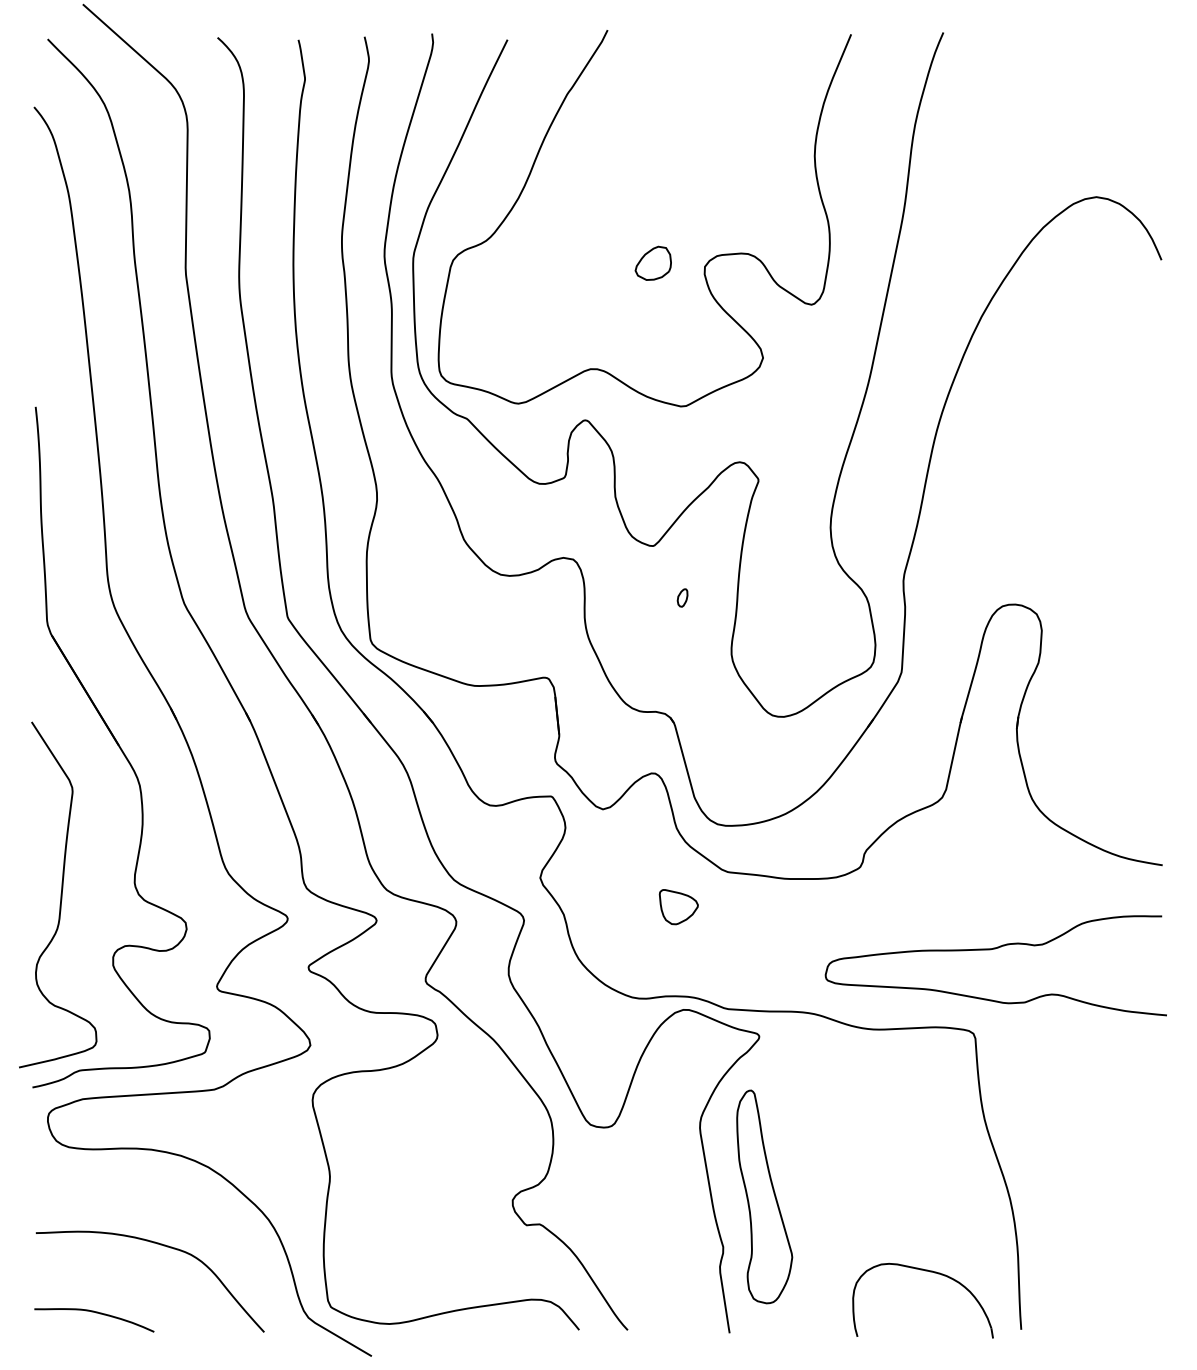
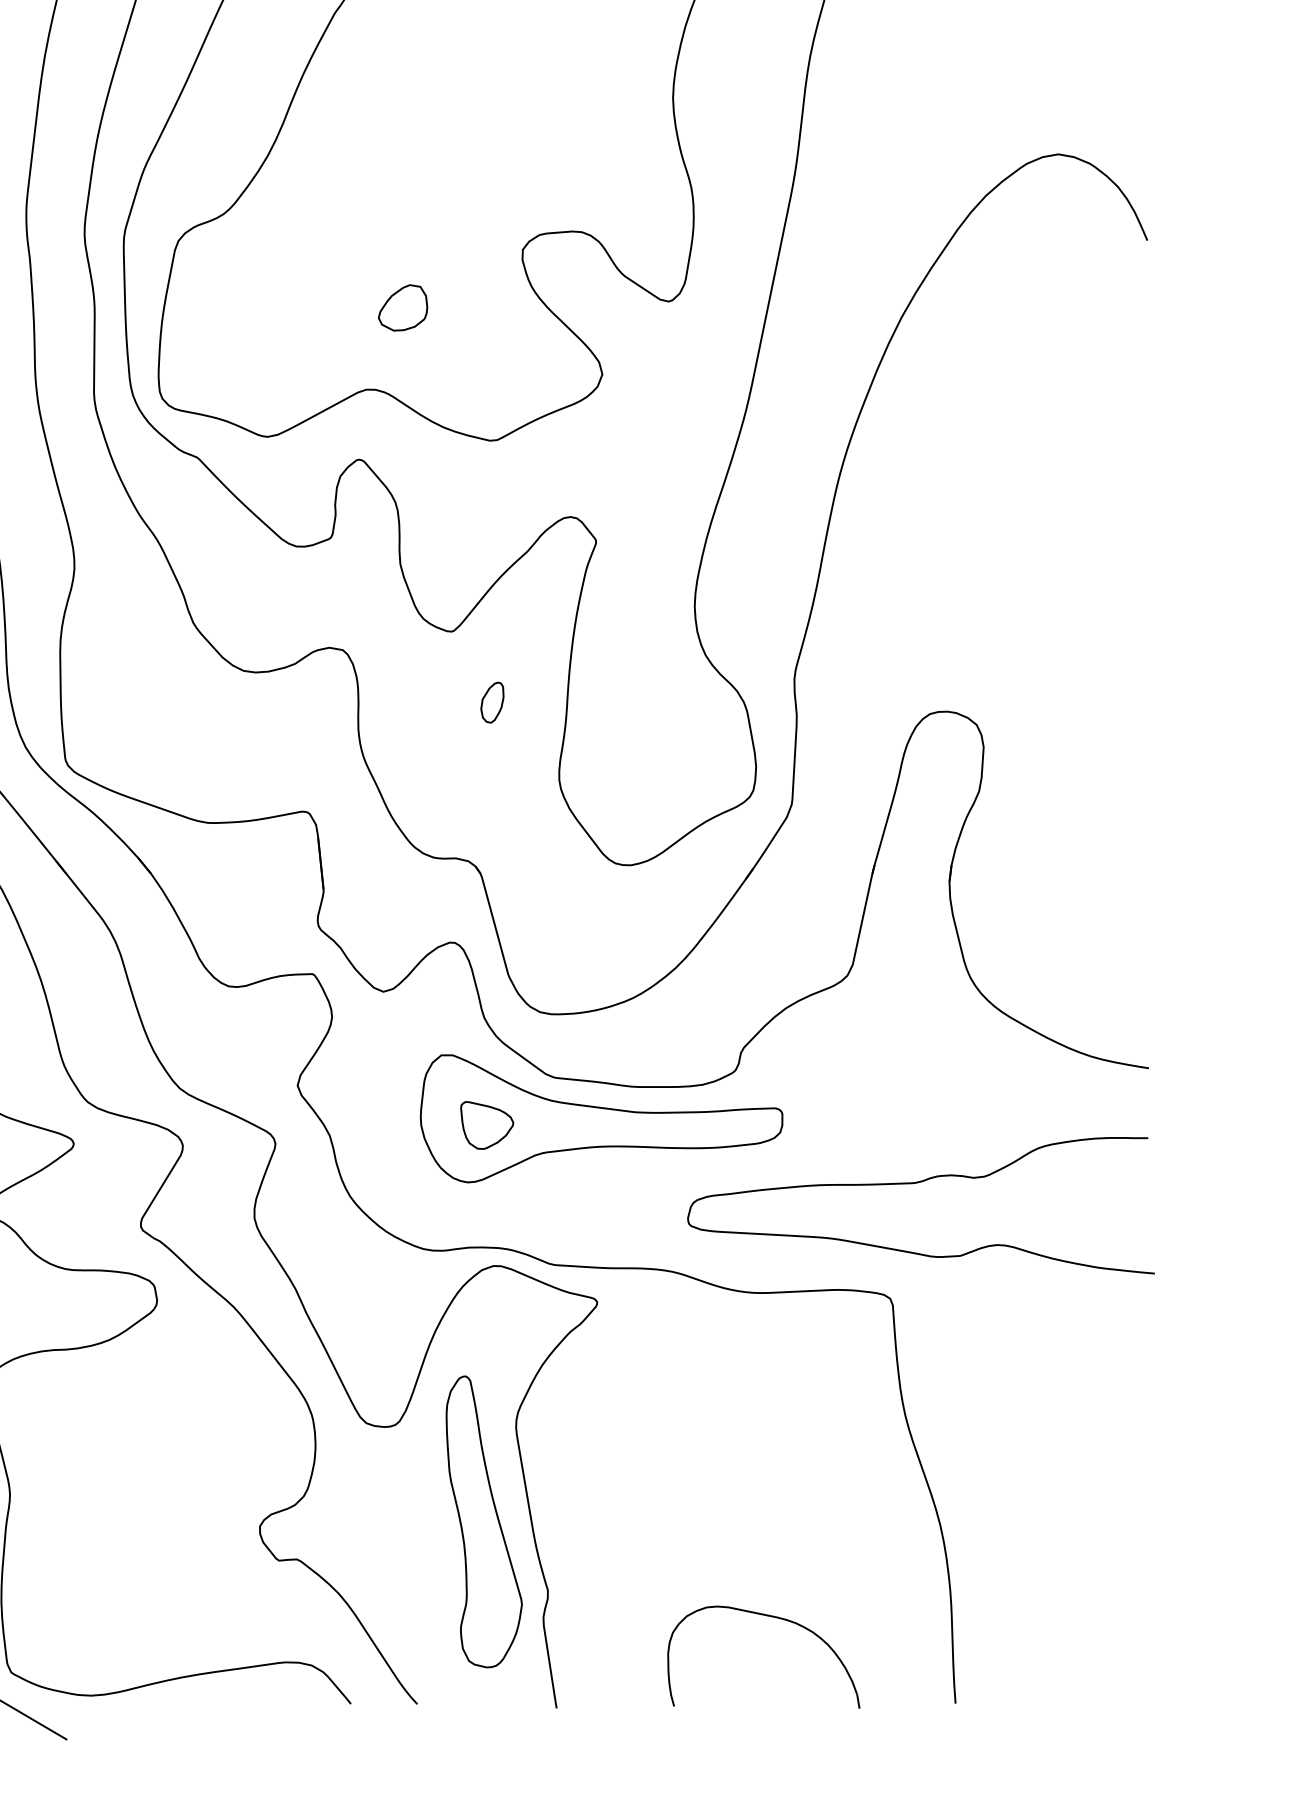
part: (652, 262) -> (401, 306), moved
part: (682, 597) -> (492, 701), size x1.67
part: (762, 901) -> (601, 1117), added
part: (764, 1196) -> (483, 1521), moved
part: (930, 1272) -> (773, 1618), moved

